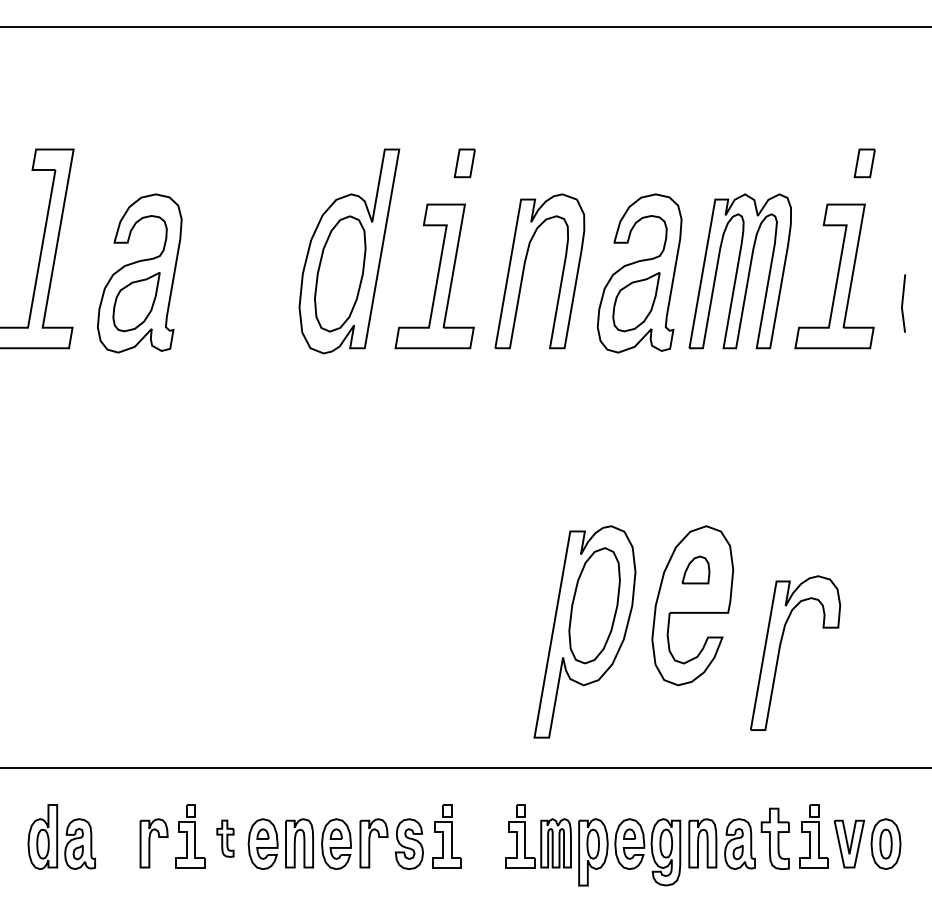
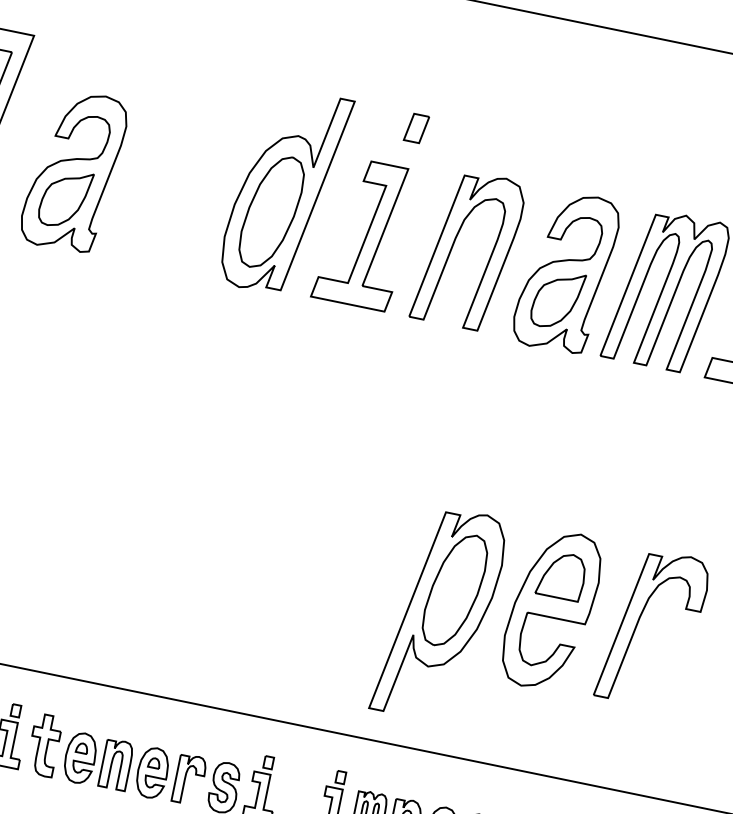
part: (695, 569) -> (561, 575), size x1.67
part: (780, 650) -> (639, 622), moved
part: (225, 838) -> (44, 744), size x1.67

